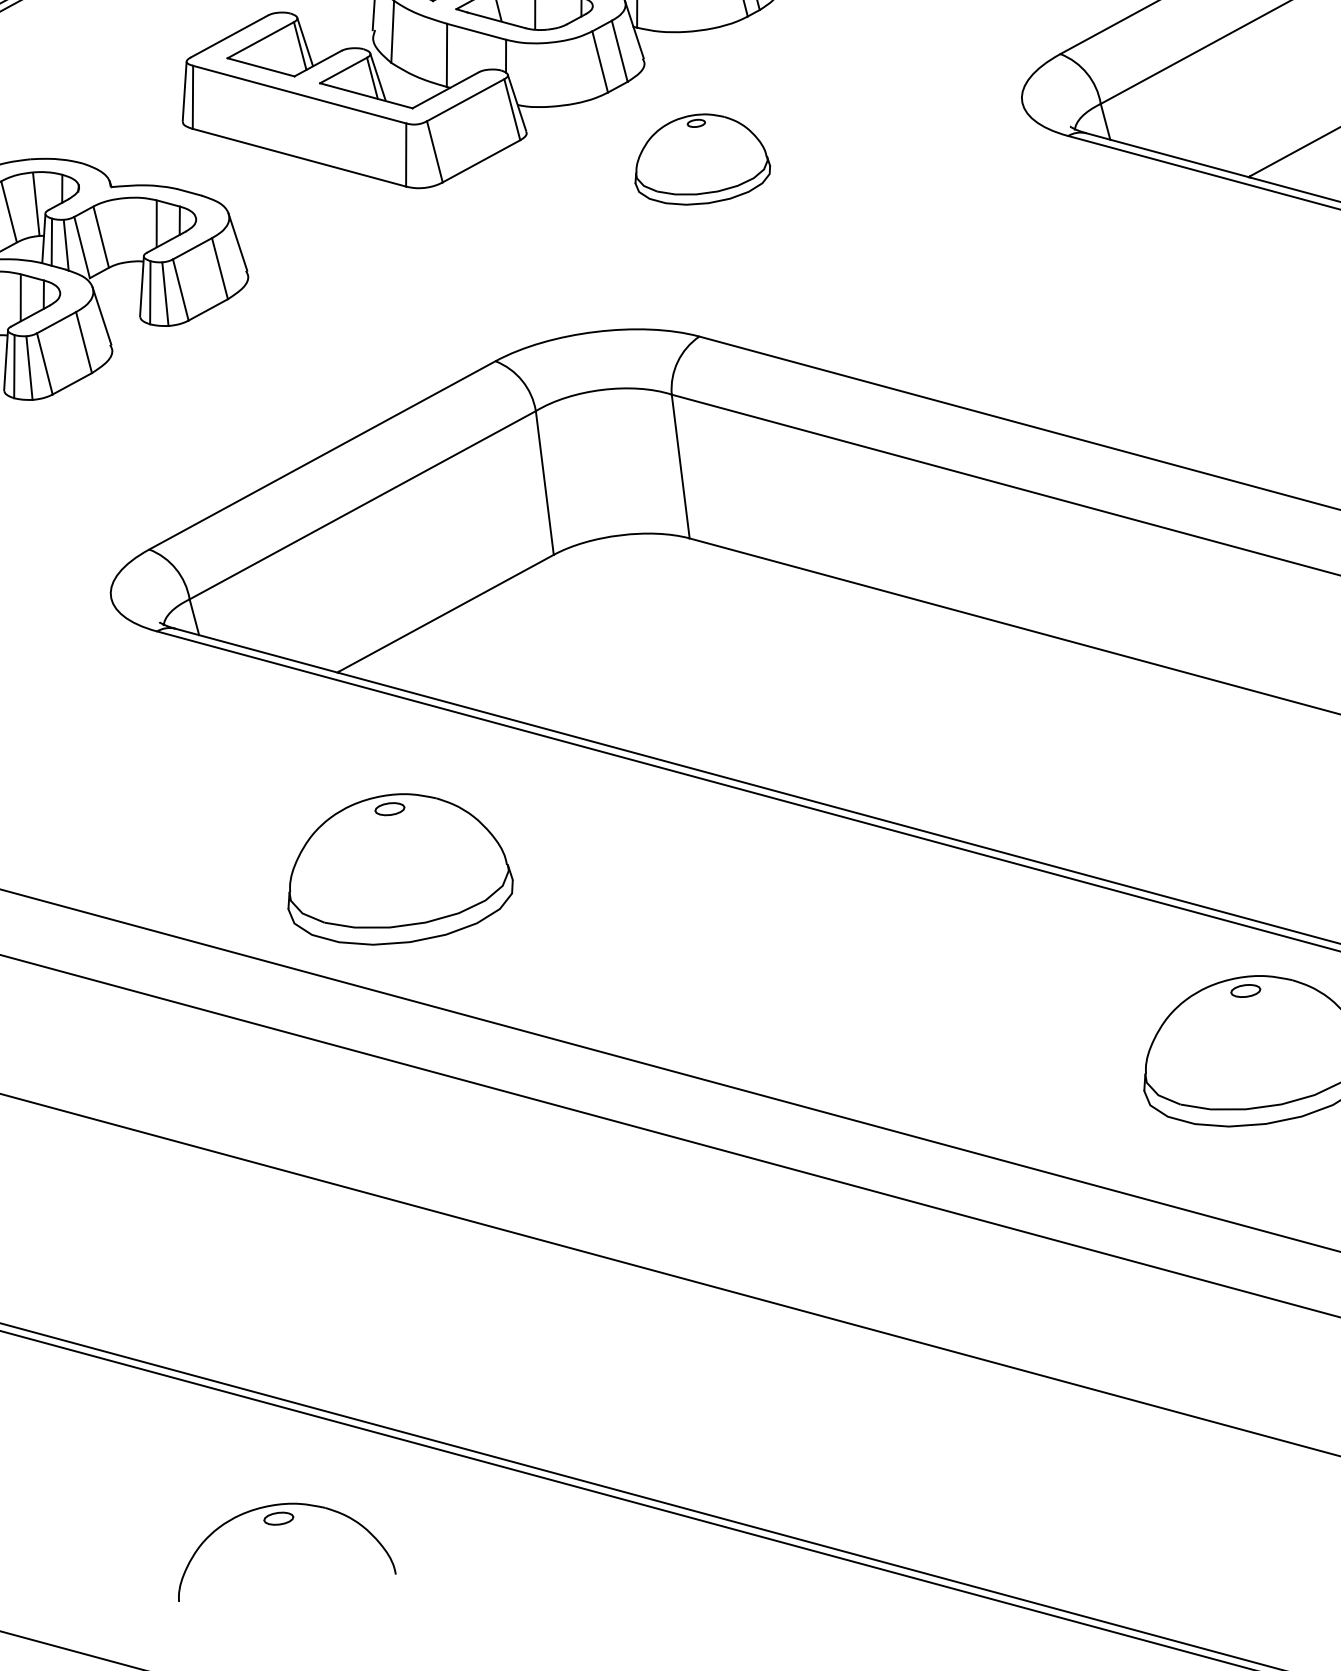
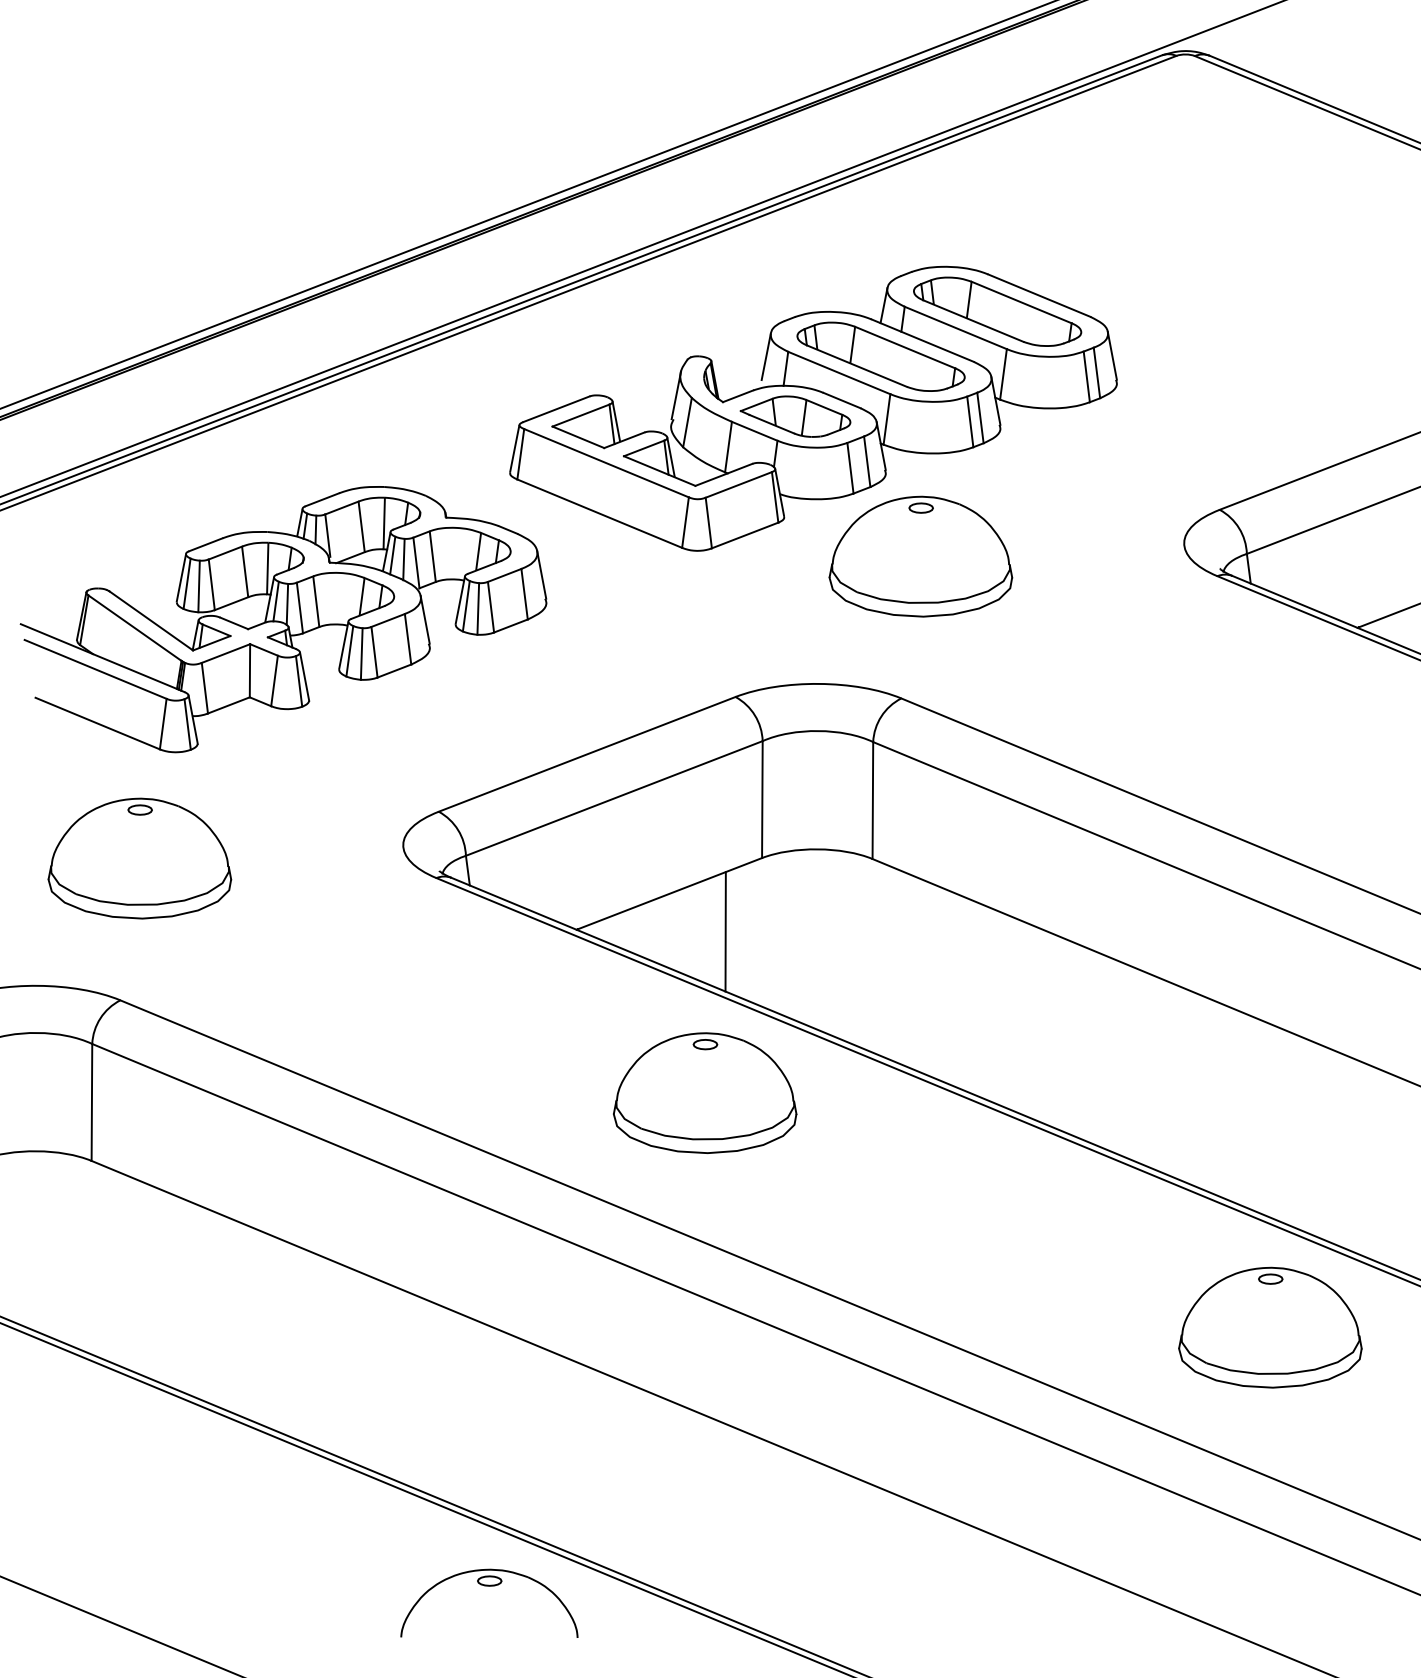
part: (700, 159) -> (920, 556), size x1.67
line: (520, 650) -> (725, 931), added
part: (397, 867) -> (705, 1092), moved
part: (279, 1525) -> (489, 1586), moved

